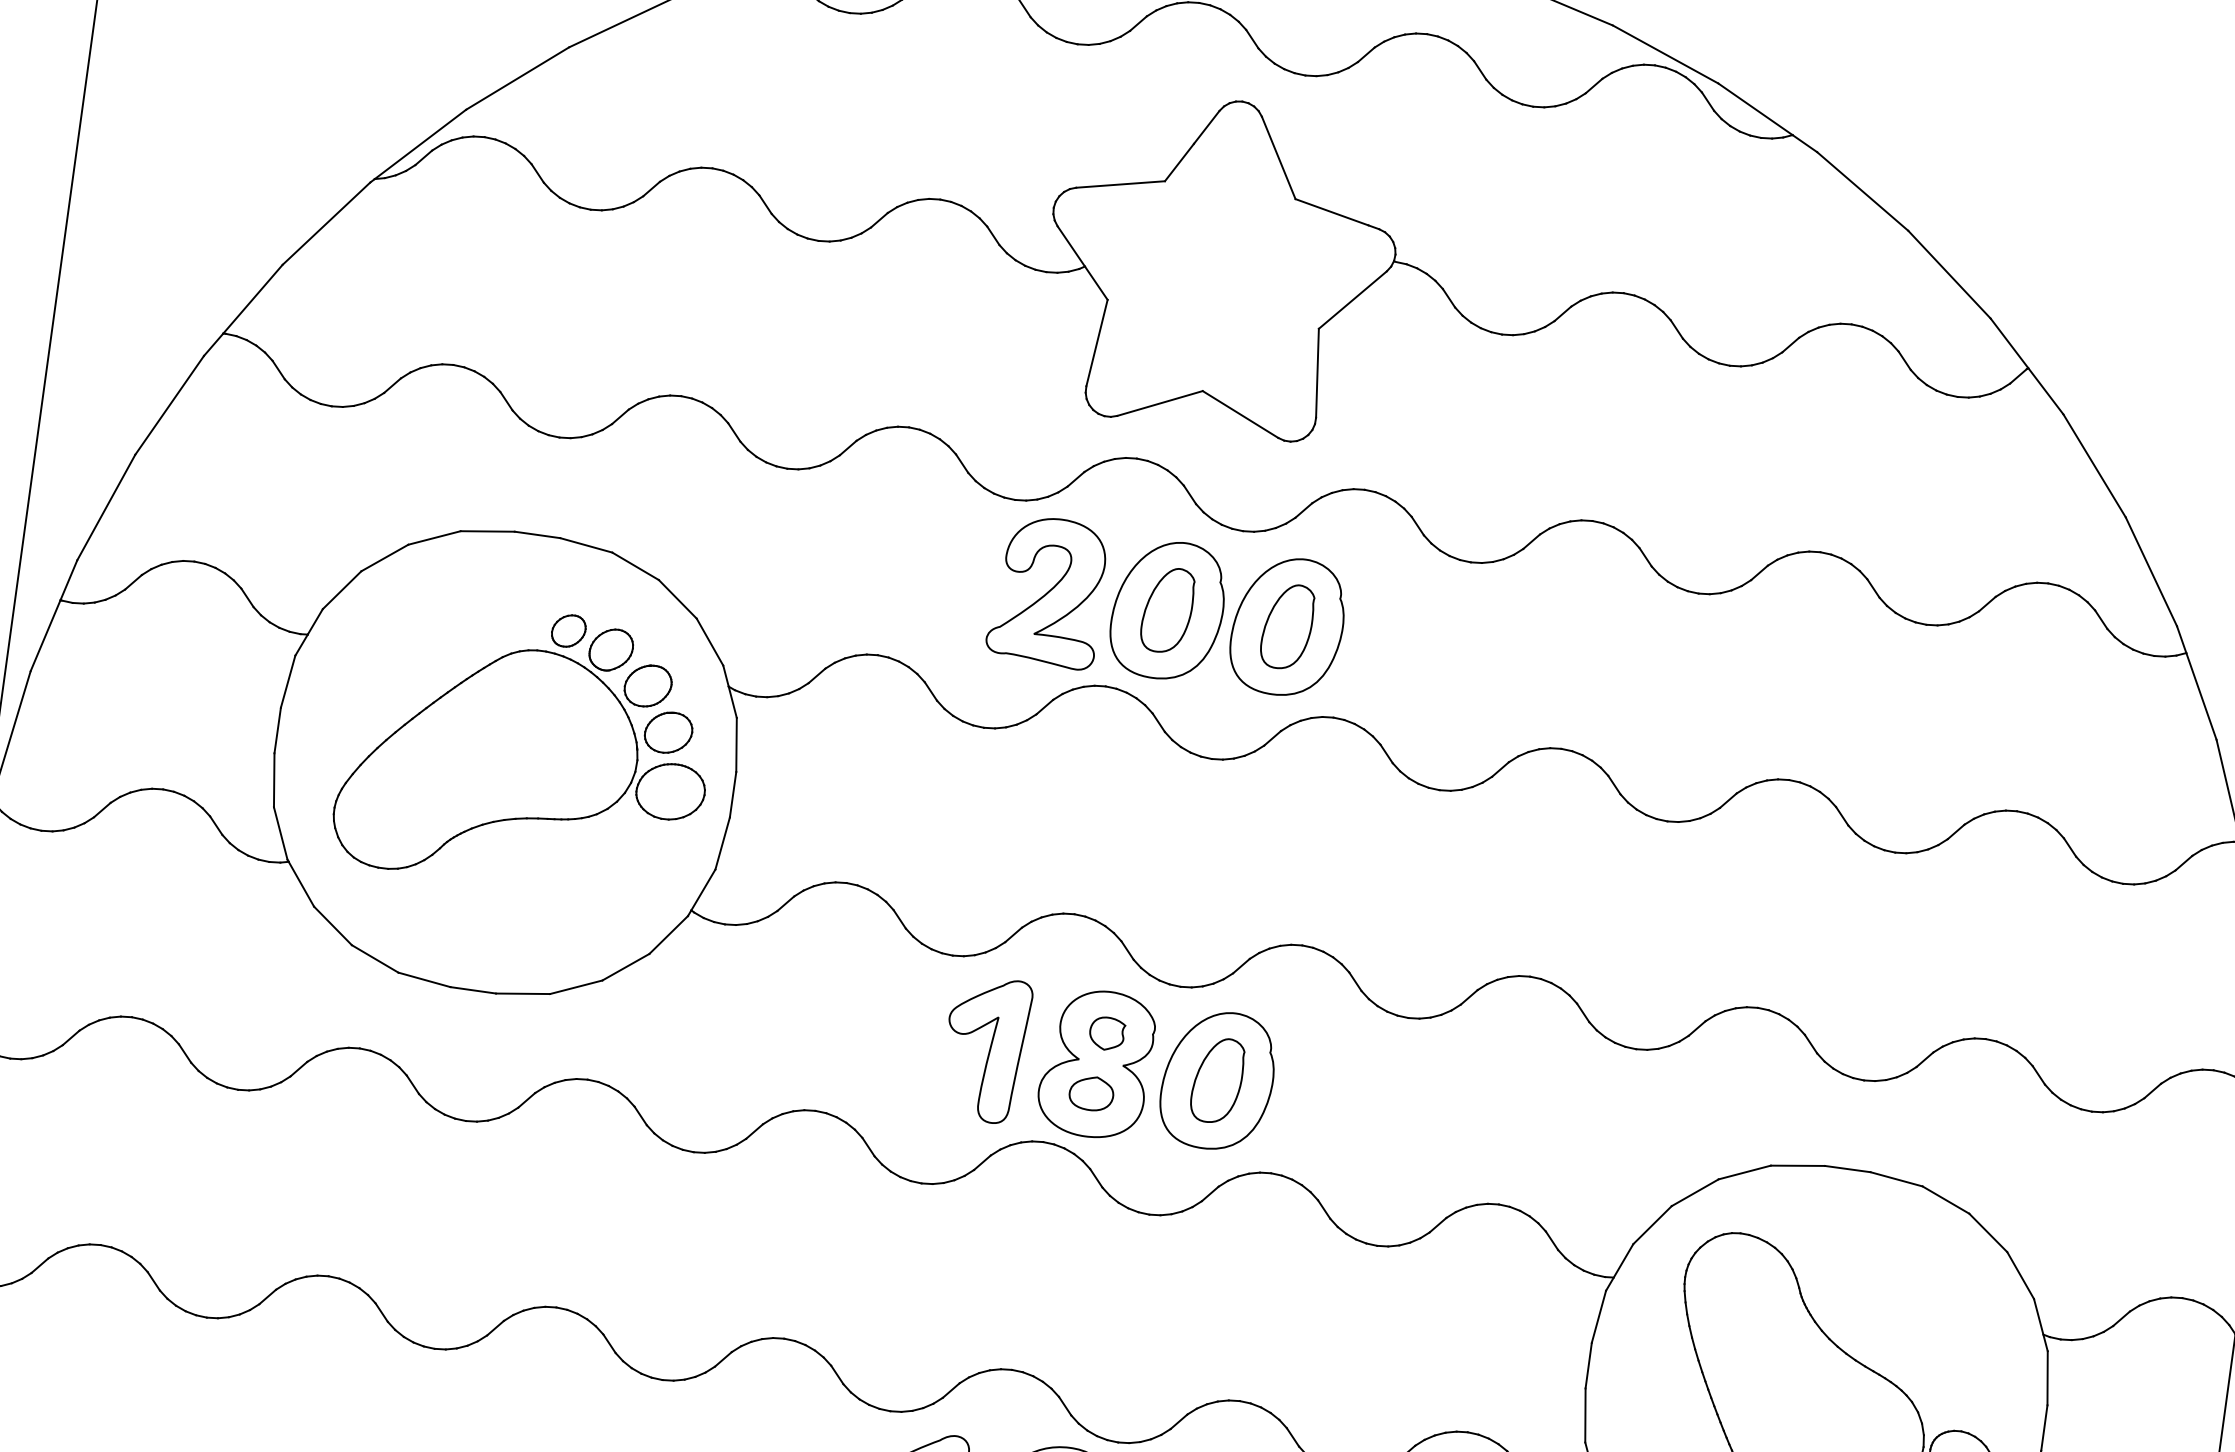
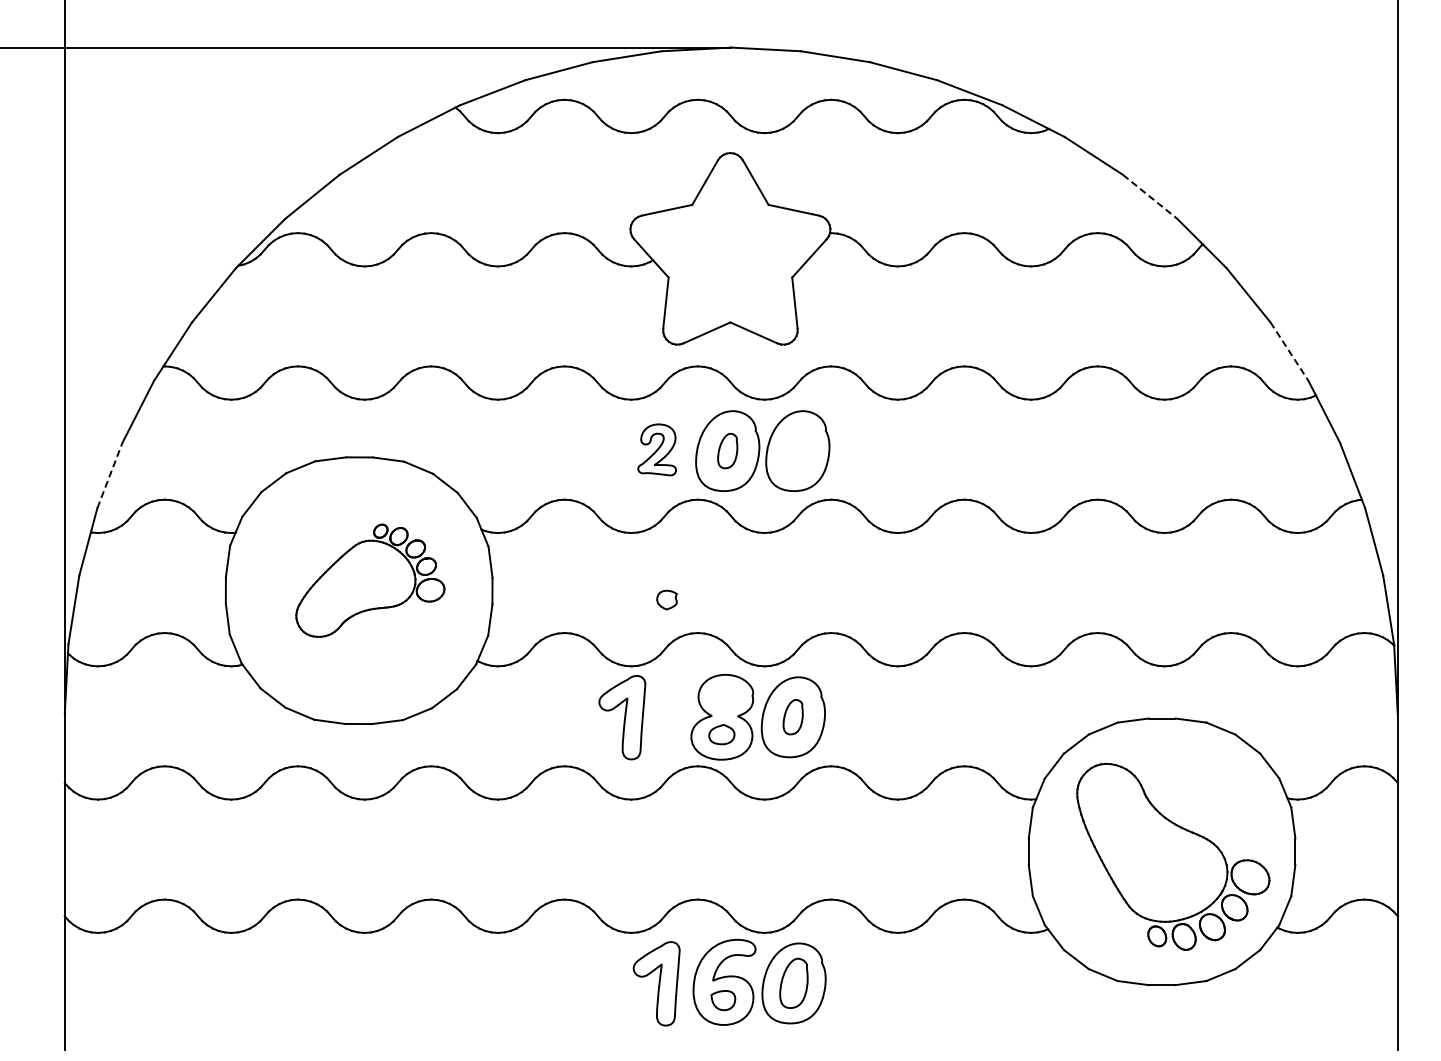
line: (1950, 274) -> (1150, 196), solid -> dashed
line: (105, 507) -> (109, 475), solid -> dashed
line: (2151, 571) -> (1289, 351), solid -> dashed
part: (1046, 590) -> (656, 449), size x0.6
part: (1167, 609) -> (727, 450), size x0.7
part: (1287, 625) -> (797, 450), removed
part: (527, 747) -> (370, 580), size x0.7
part: (1106, 1032) -> (666, 599), moved
part: (985, 1049) -> (622, 717), moved
part: (1216, 1079) -> (792, 716), size x0.7

